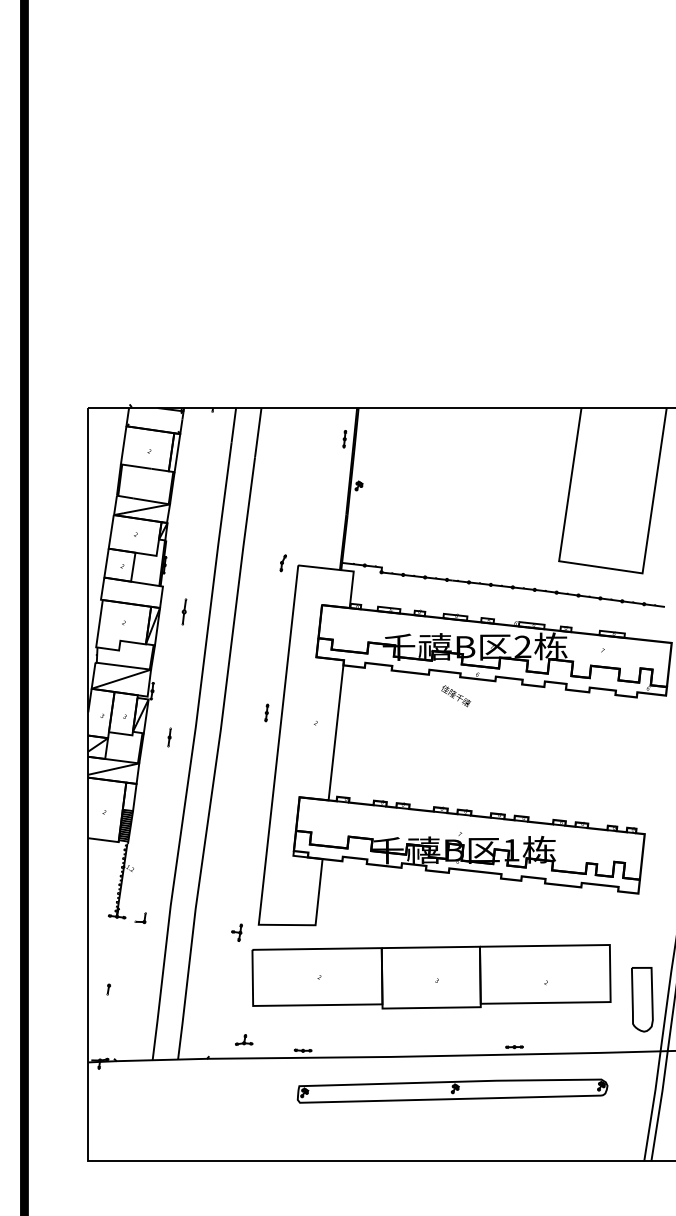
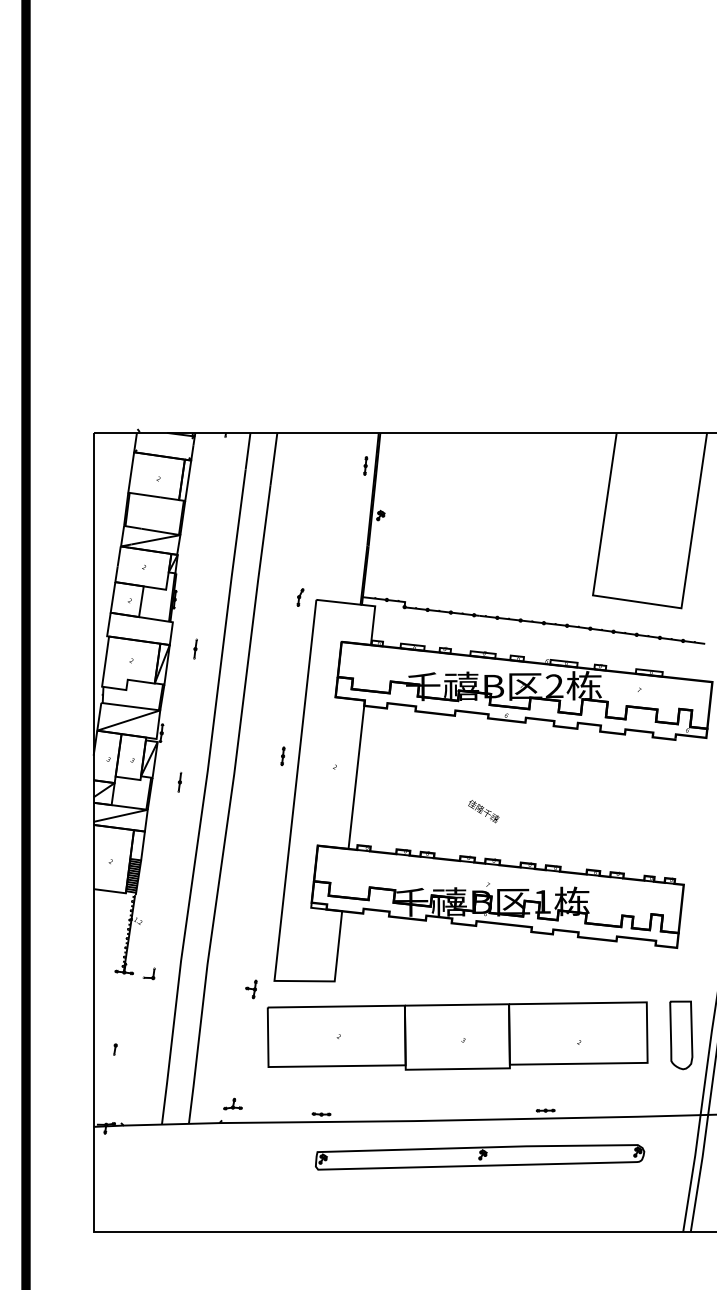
part: (184, 611) -> (195, 648), size x0.71
text: (455, 696) -> (483, 811), moved
part: (642, 999) -> (681, 1035), moved
part: (243, 1039) -> (232, 1103), moved

